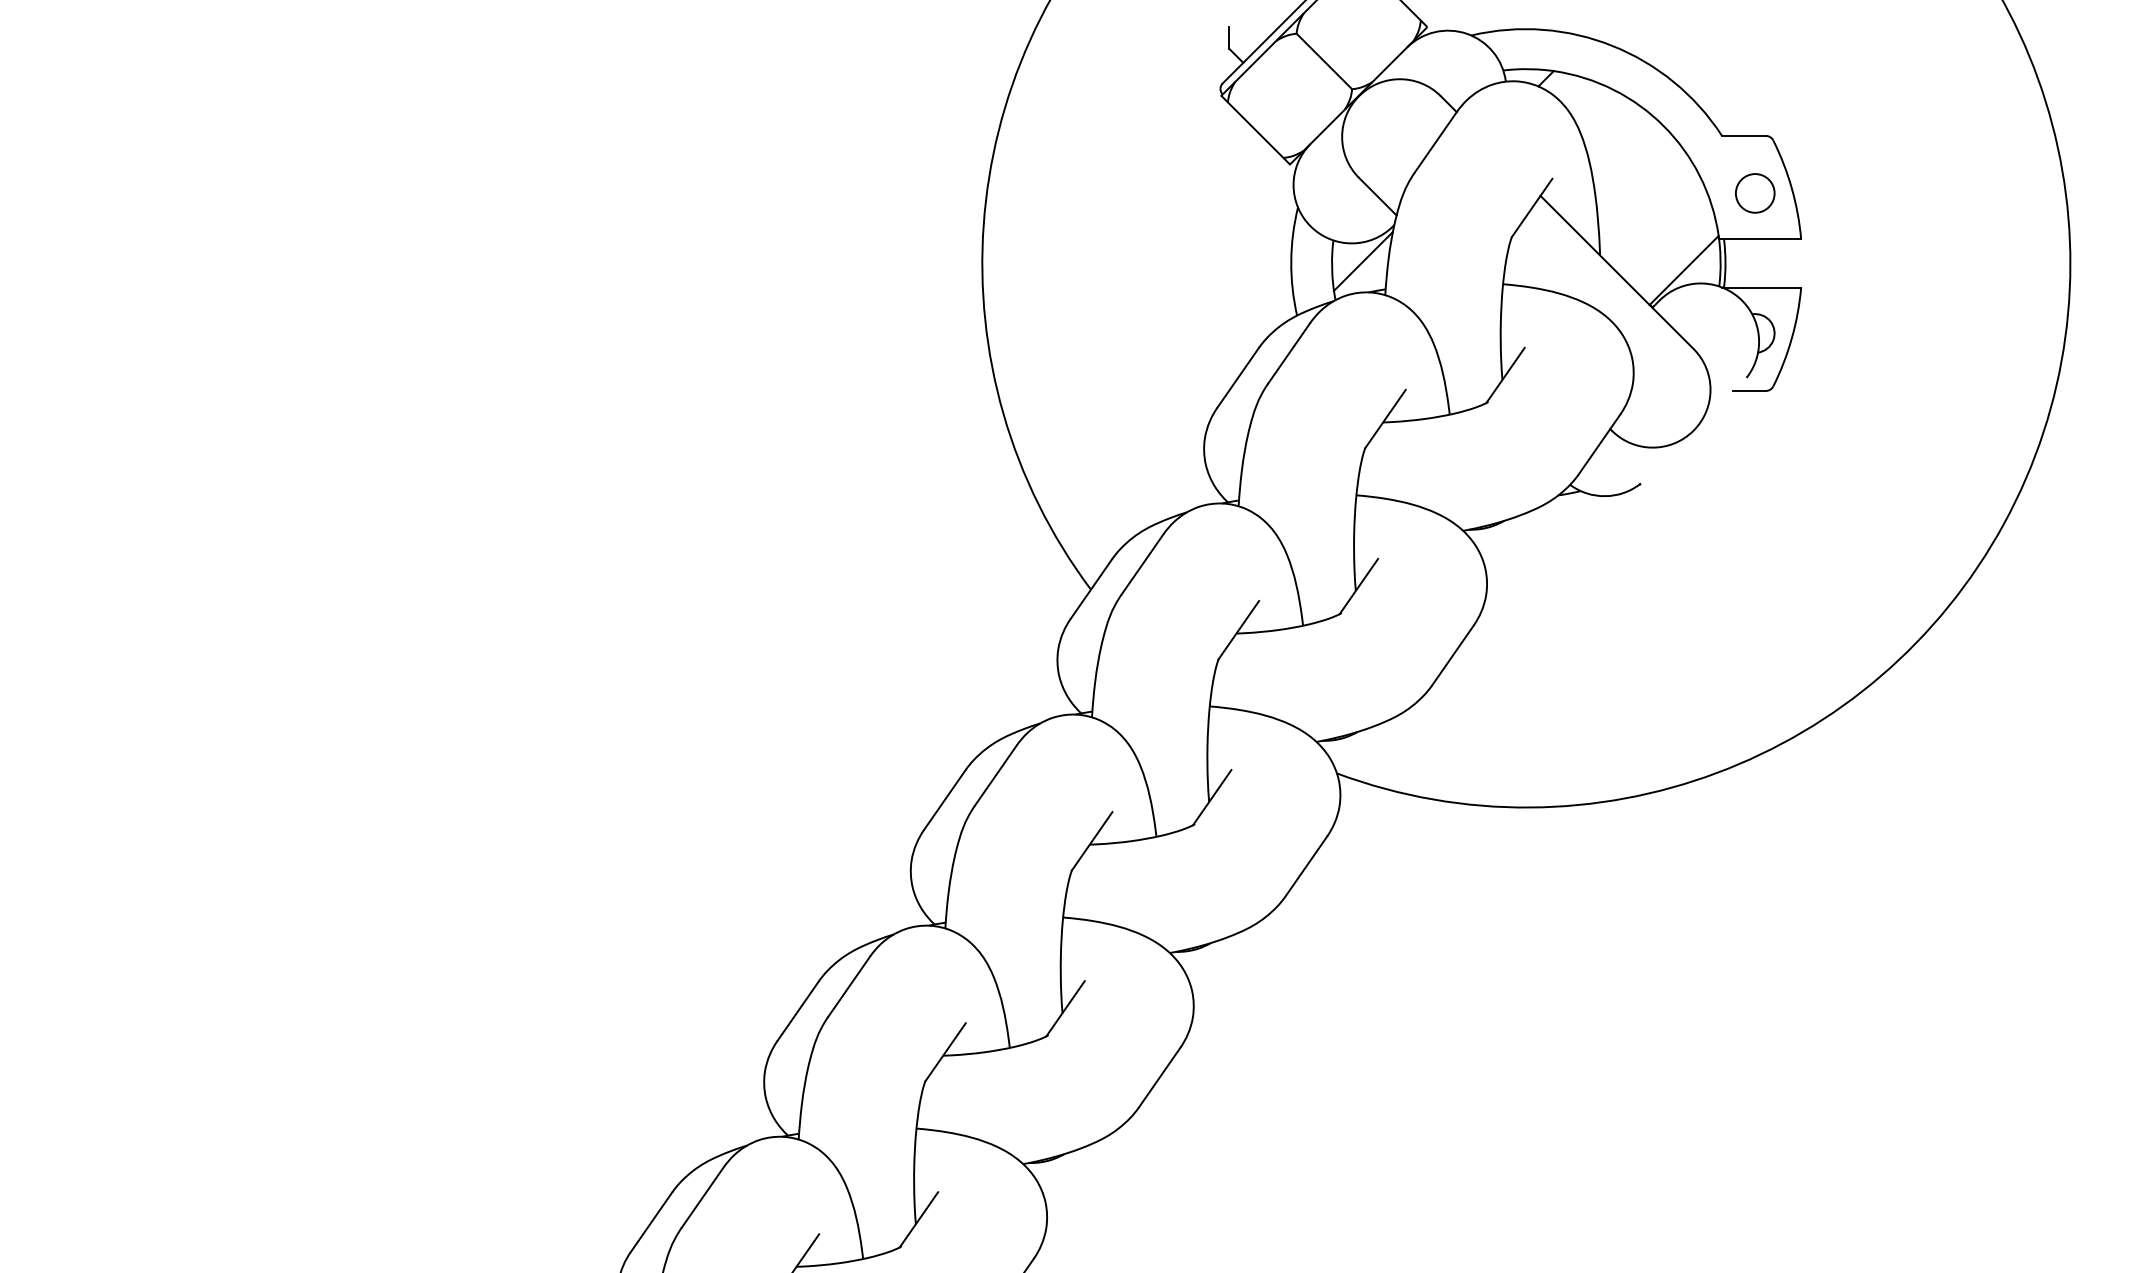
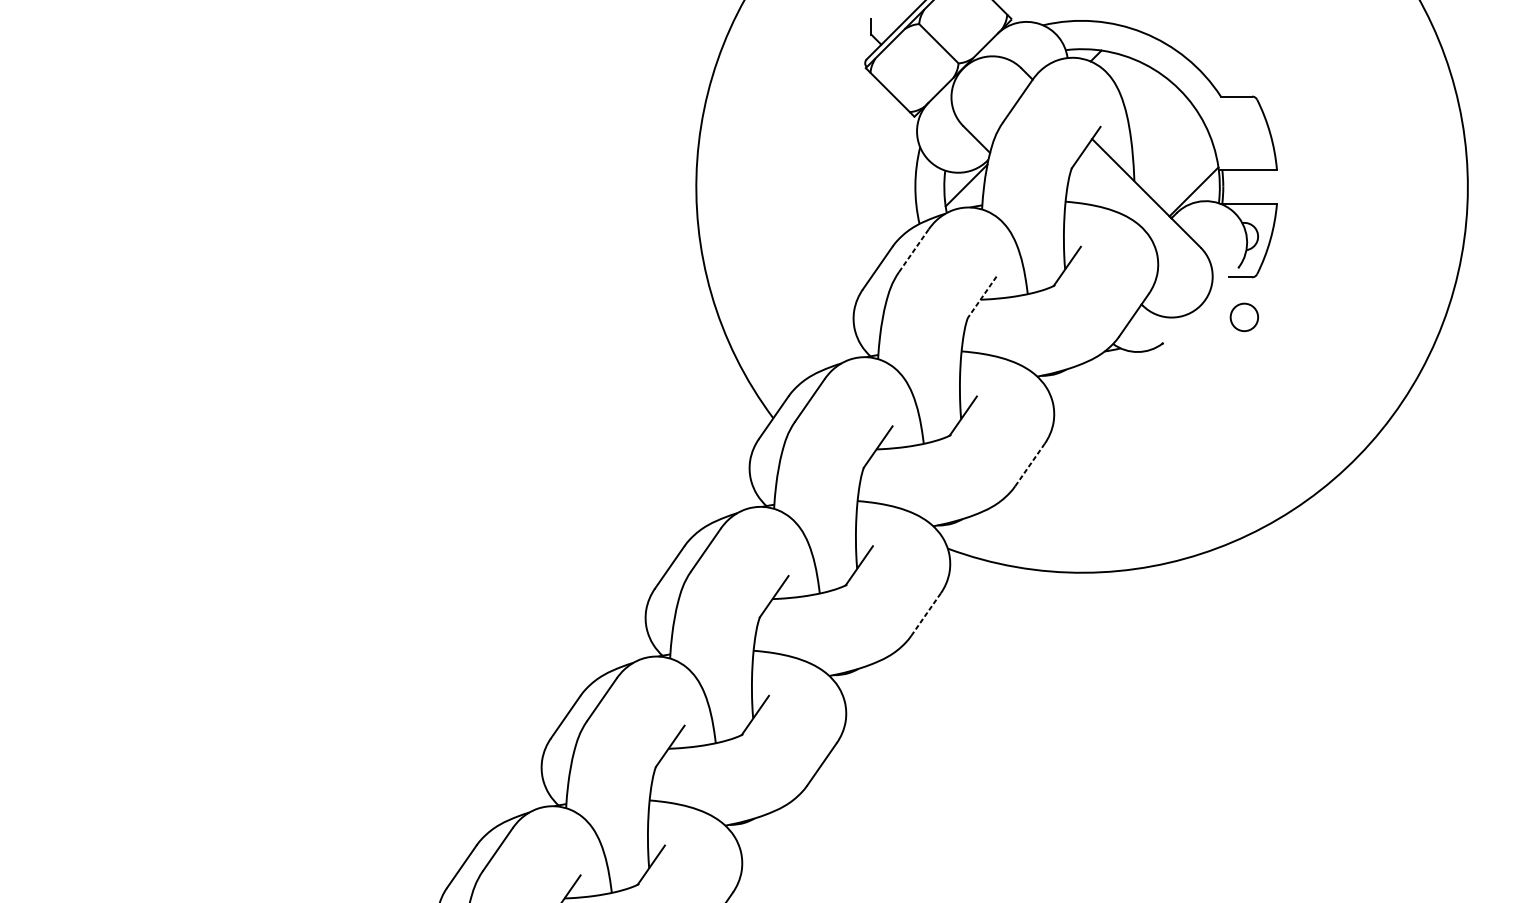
circle: (1755, 193) -> (1244, 317), moved
line: (1288, 353) -> (913, 250), solid -> dashed
line: (1385, 419) -> (982, 297), solid -> dashed
line: (1452, 655) -> (1029, 464), solid -> dashed
line: (1306, 866) -> (926, 614), solid -> dashed

